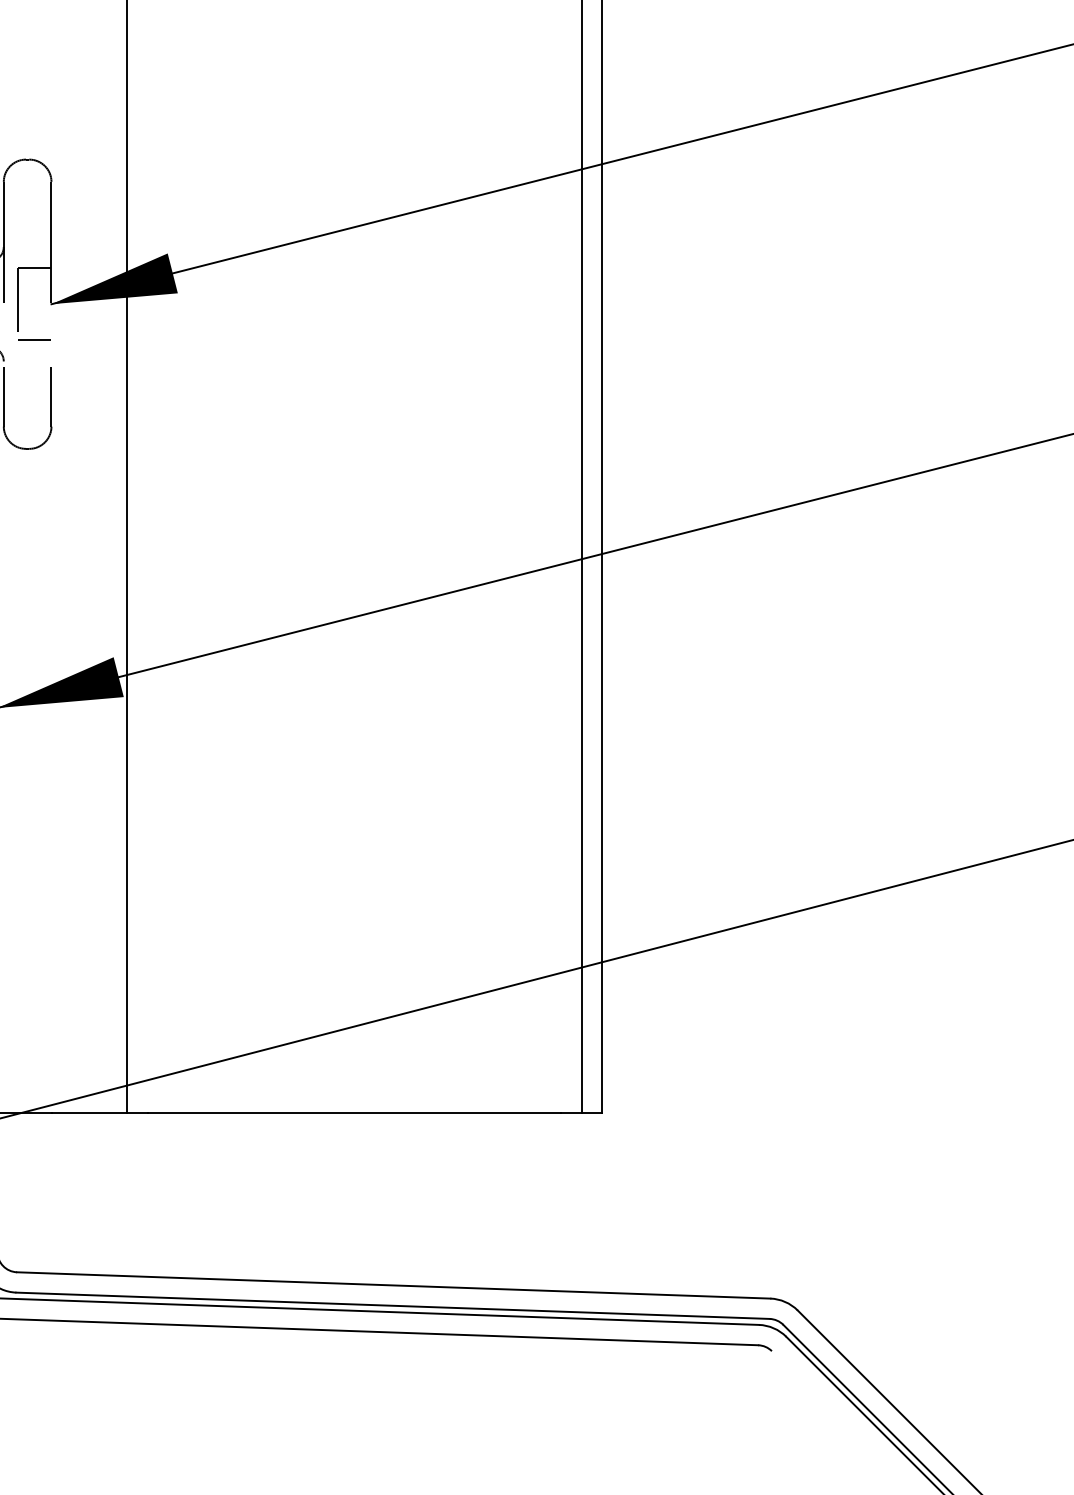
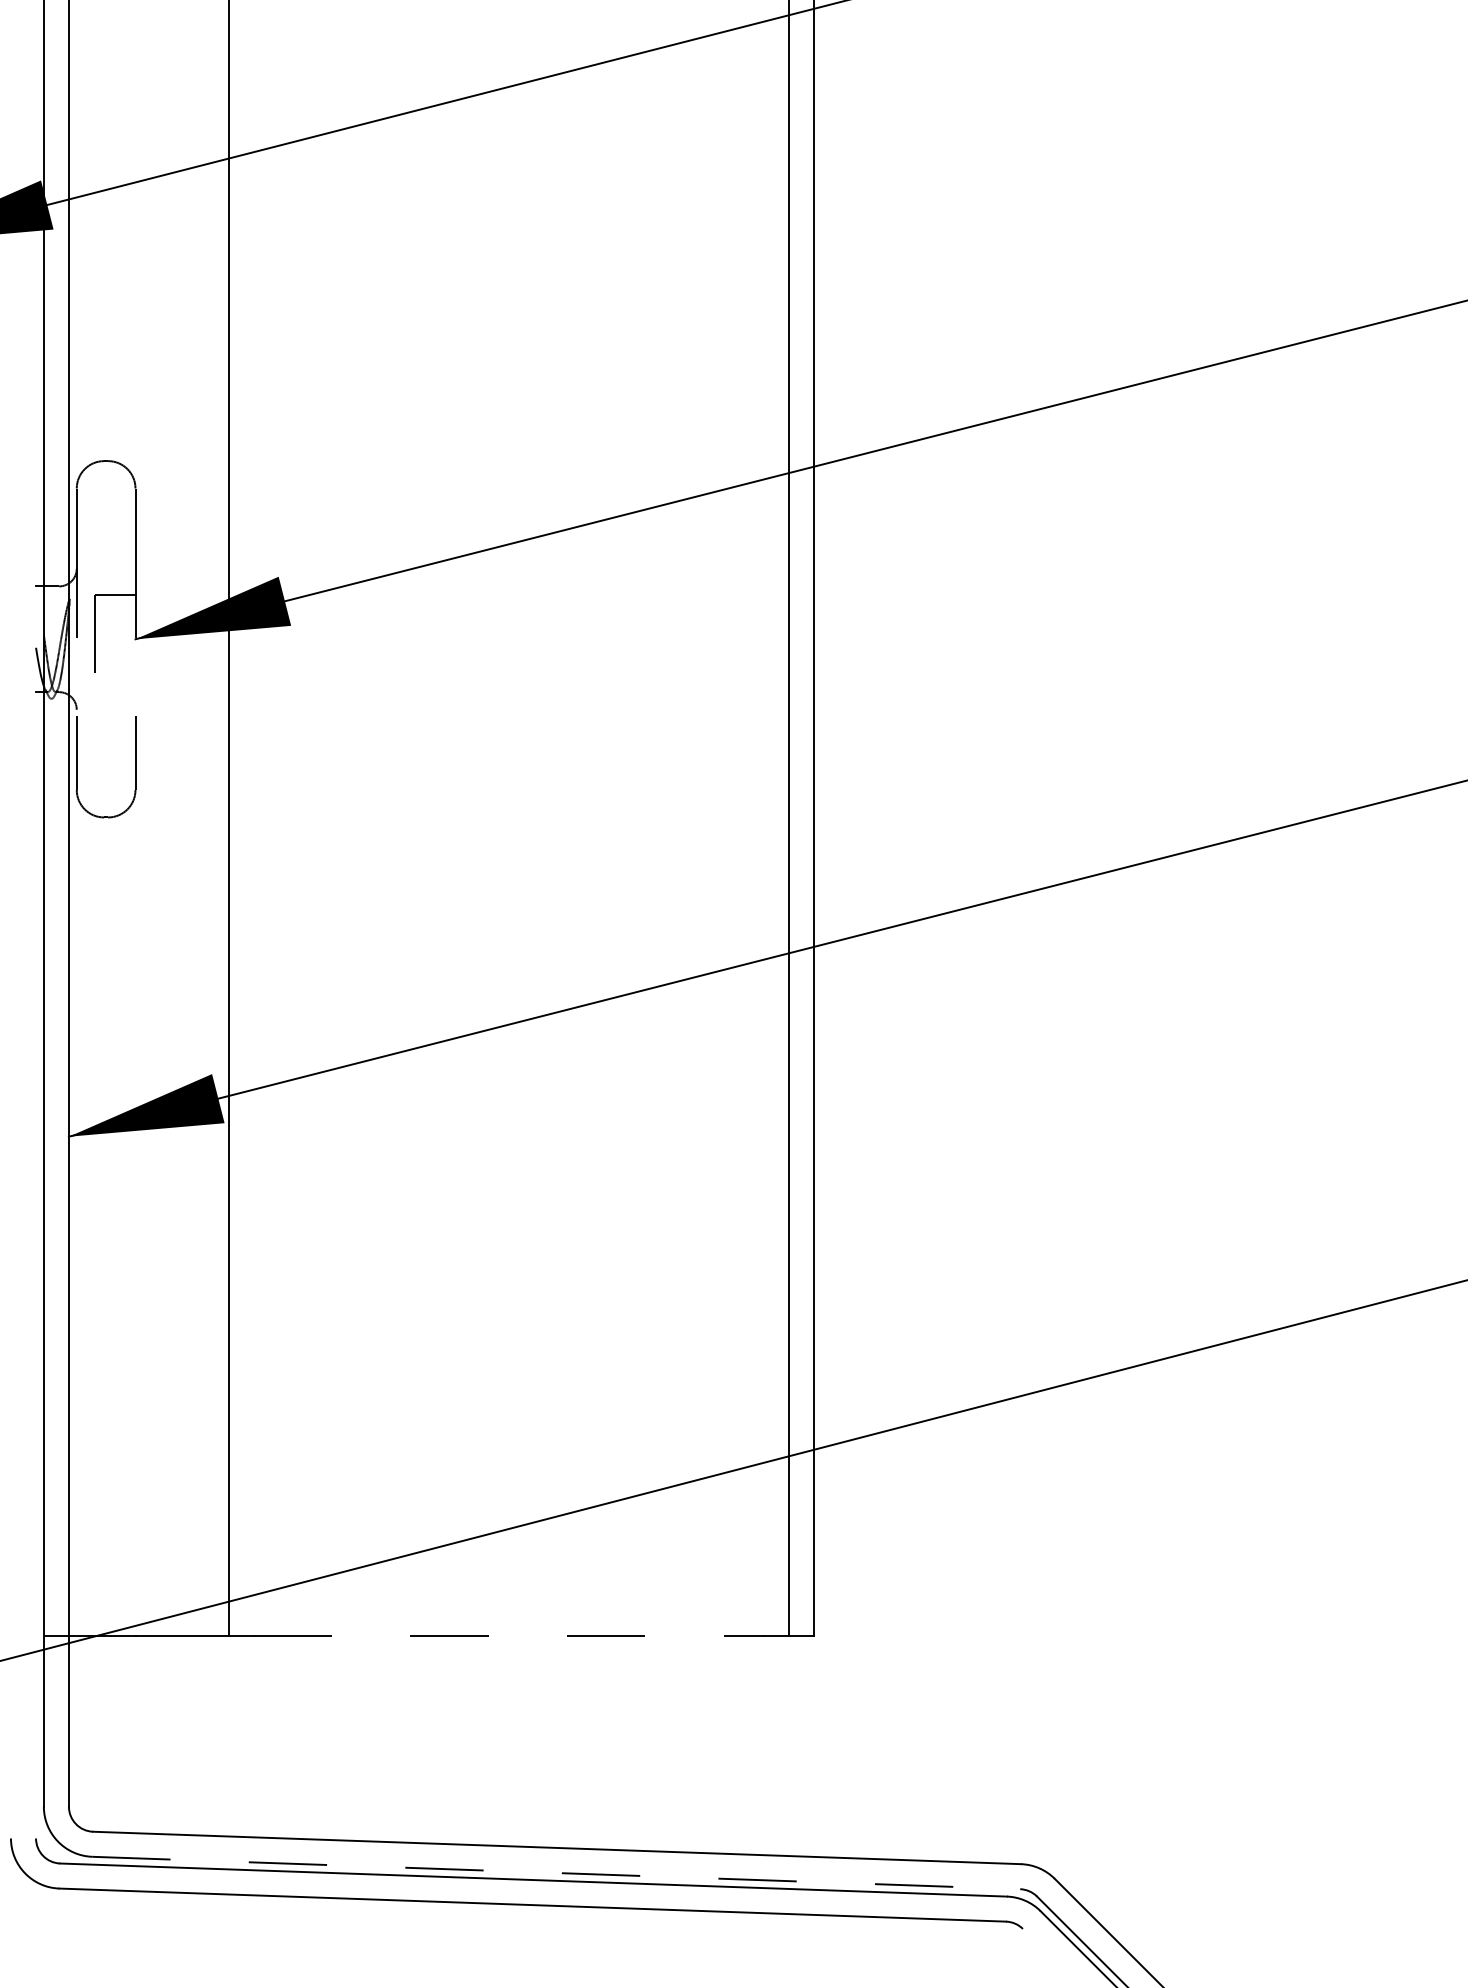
line: (35, 340) -> (115, 683), removed
line: (354, 1112) -> (508, 1635), solid -> dashed
line: (393, 1306) -> (556, 1873), solid -> dashed

